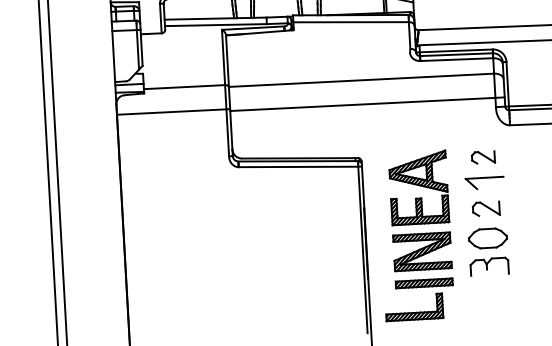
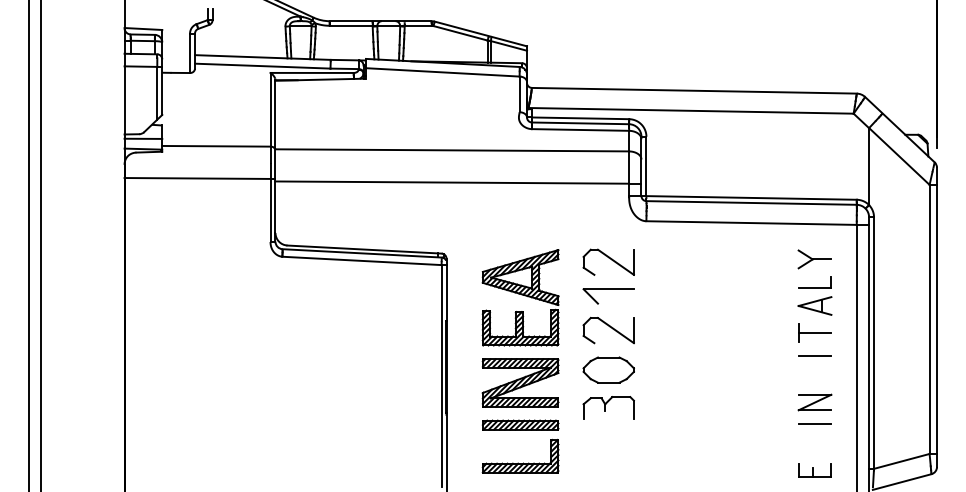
part: (483, 157) -> (608, 261), size x1.67
part: (486, 208) -> (608, 330), size x1.43
part: (412, 312) -> (518, 462), moved

